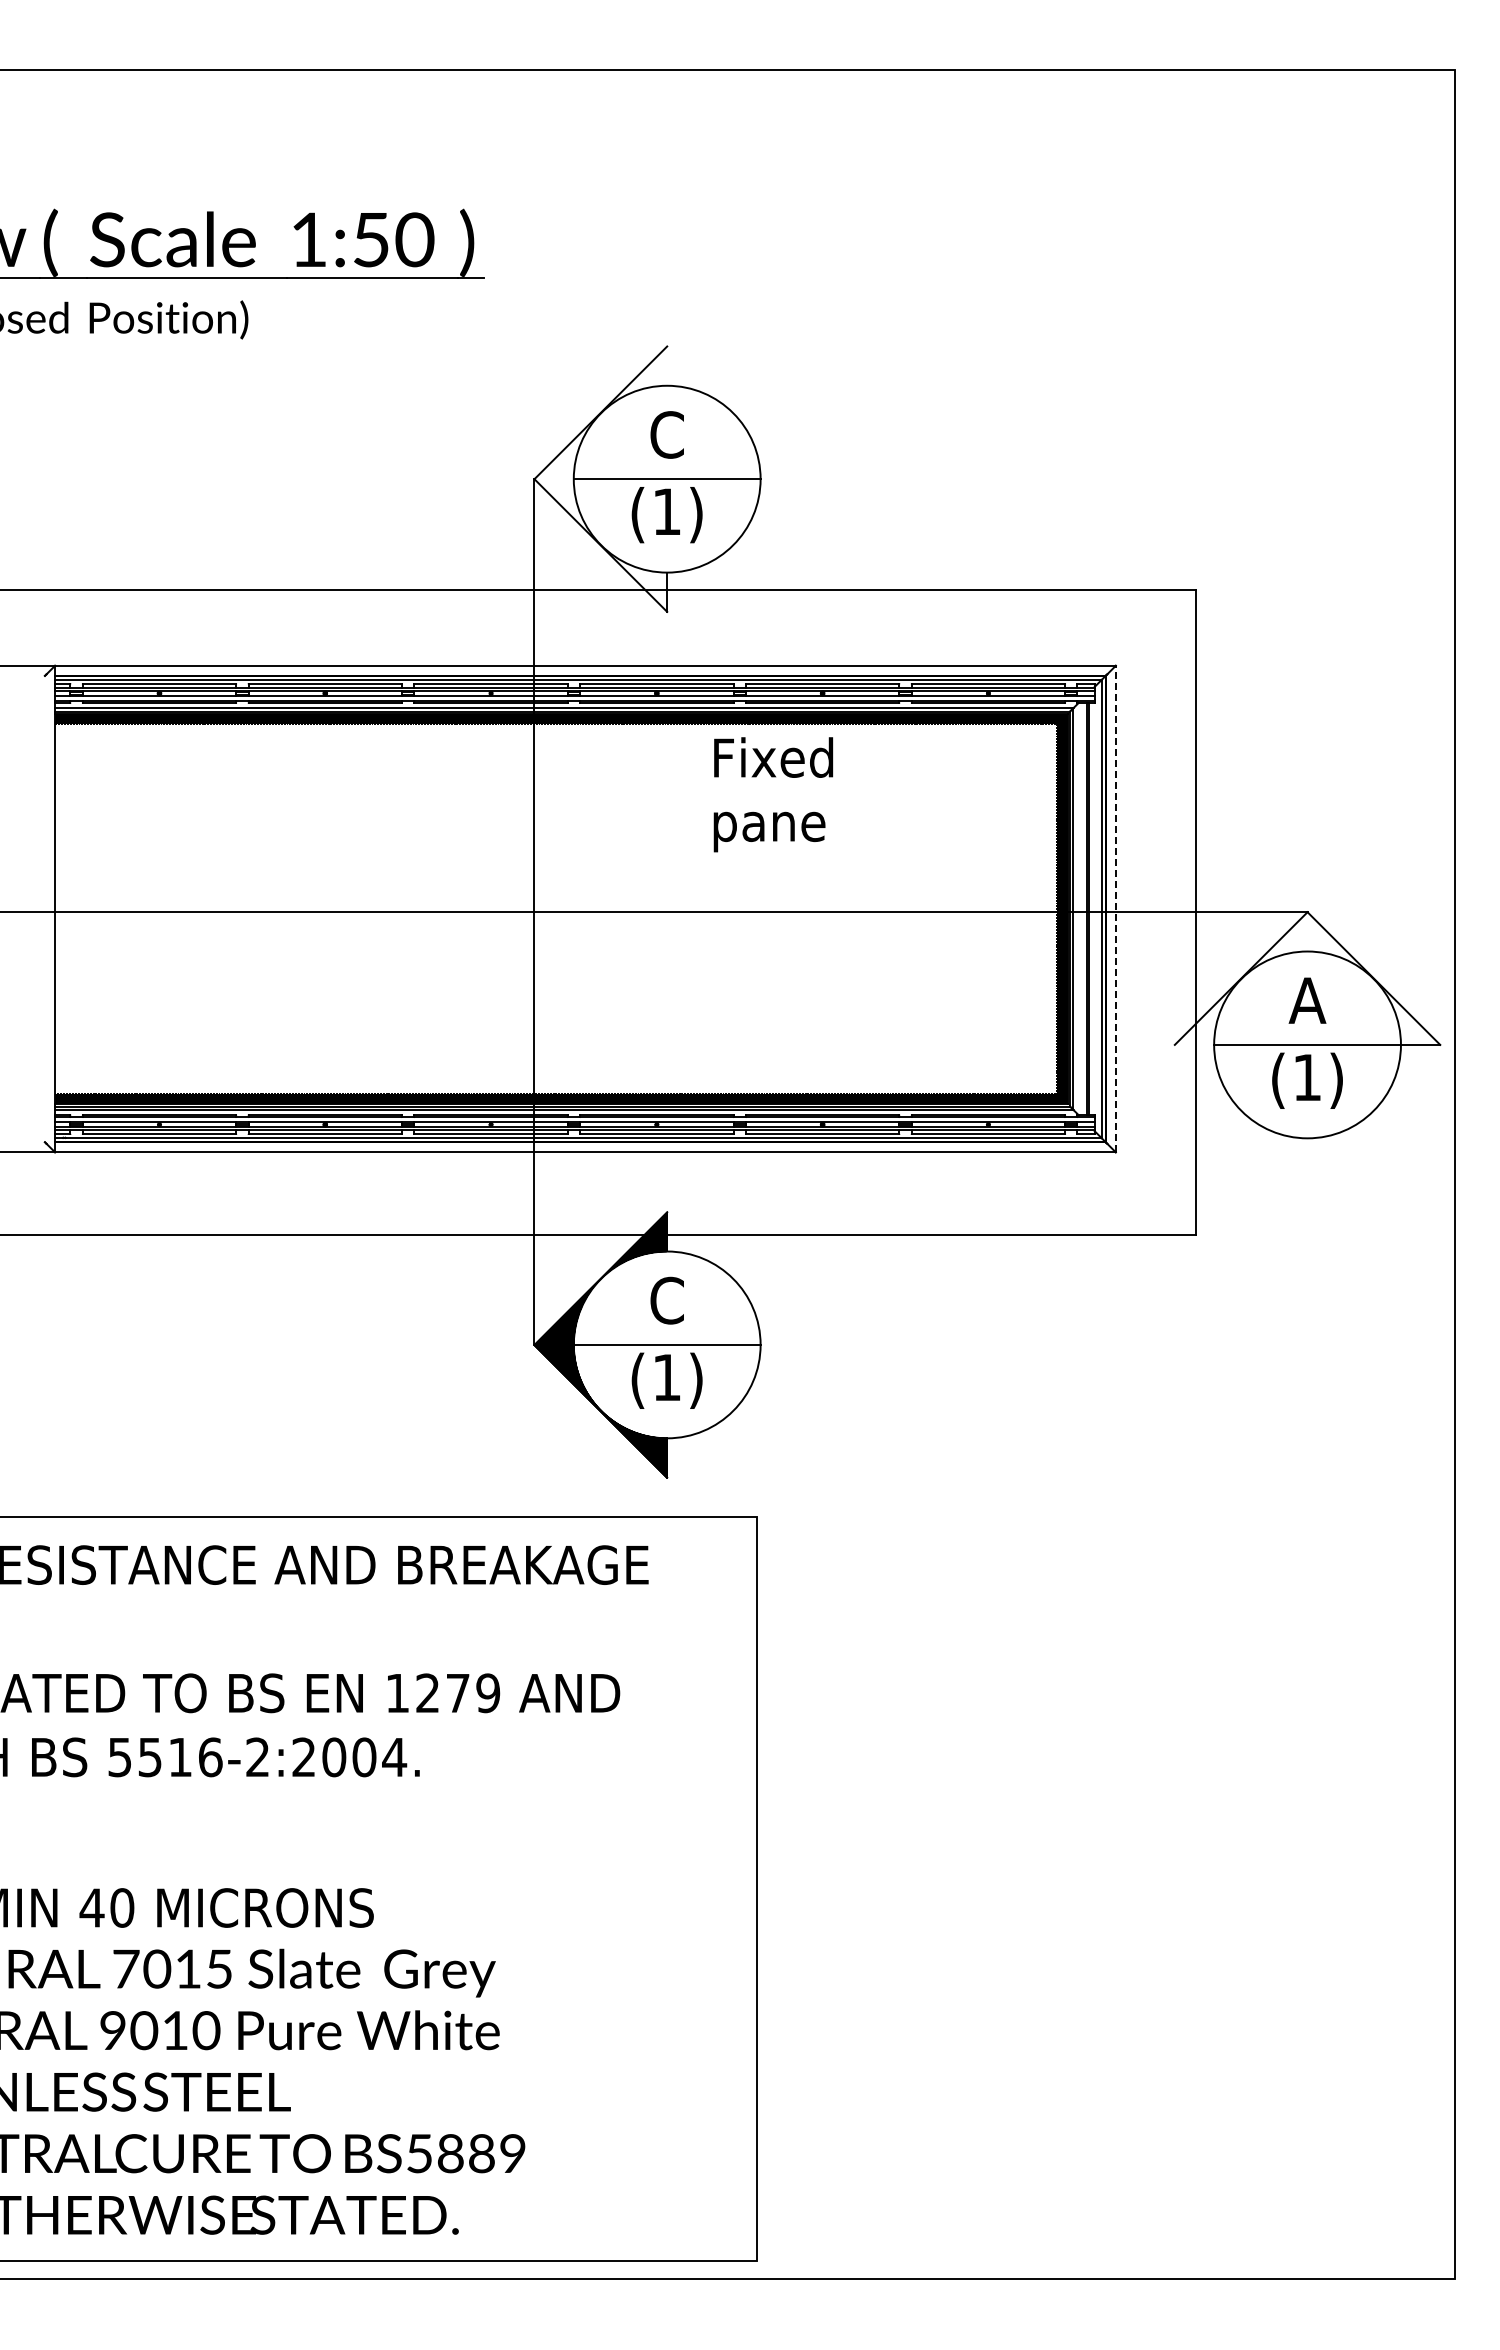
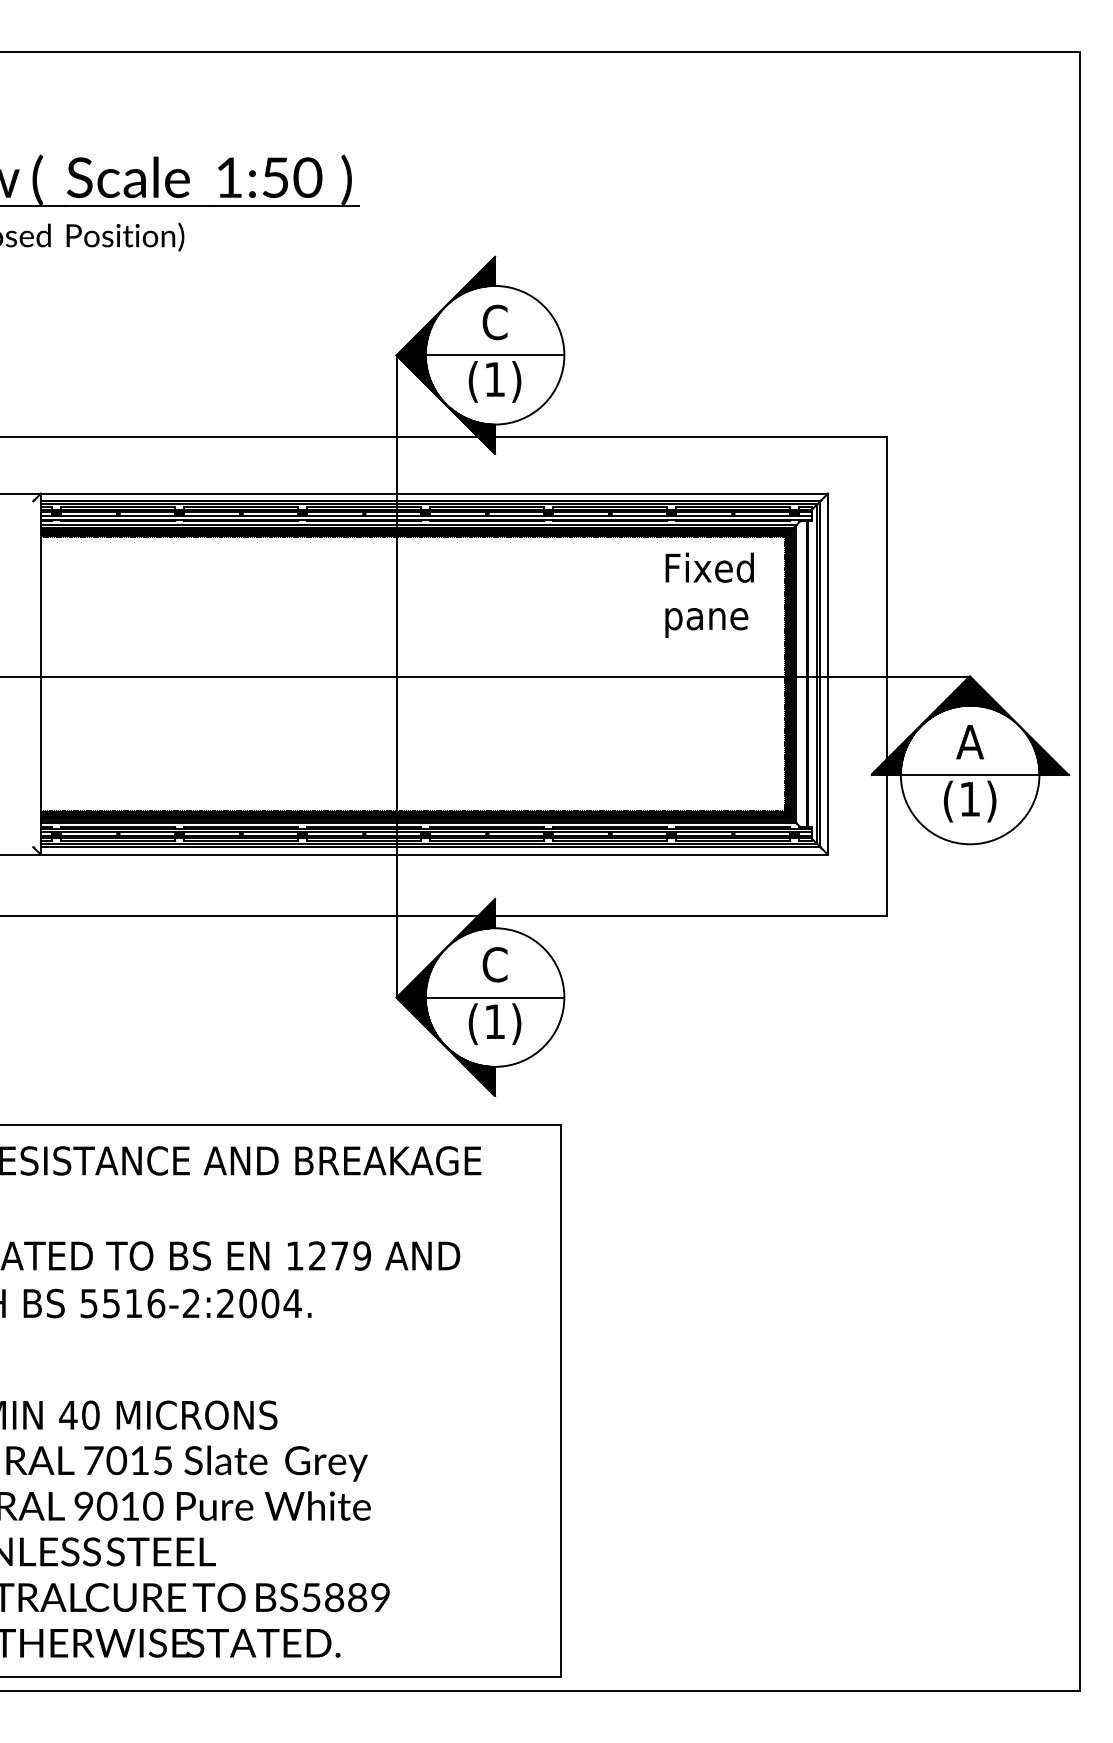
hatch: (600, 478) -> (445, 354), added
text: (773, 794) -> (709, 595), moved
line: (1115, 908) -> (827, 673), dashed -> solid
hatch: (1307, 978) -> (970, 725), added

